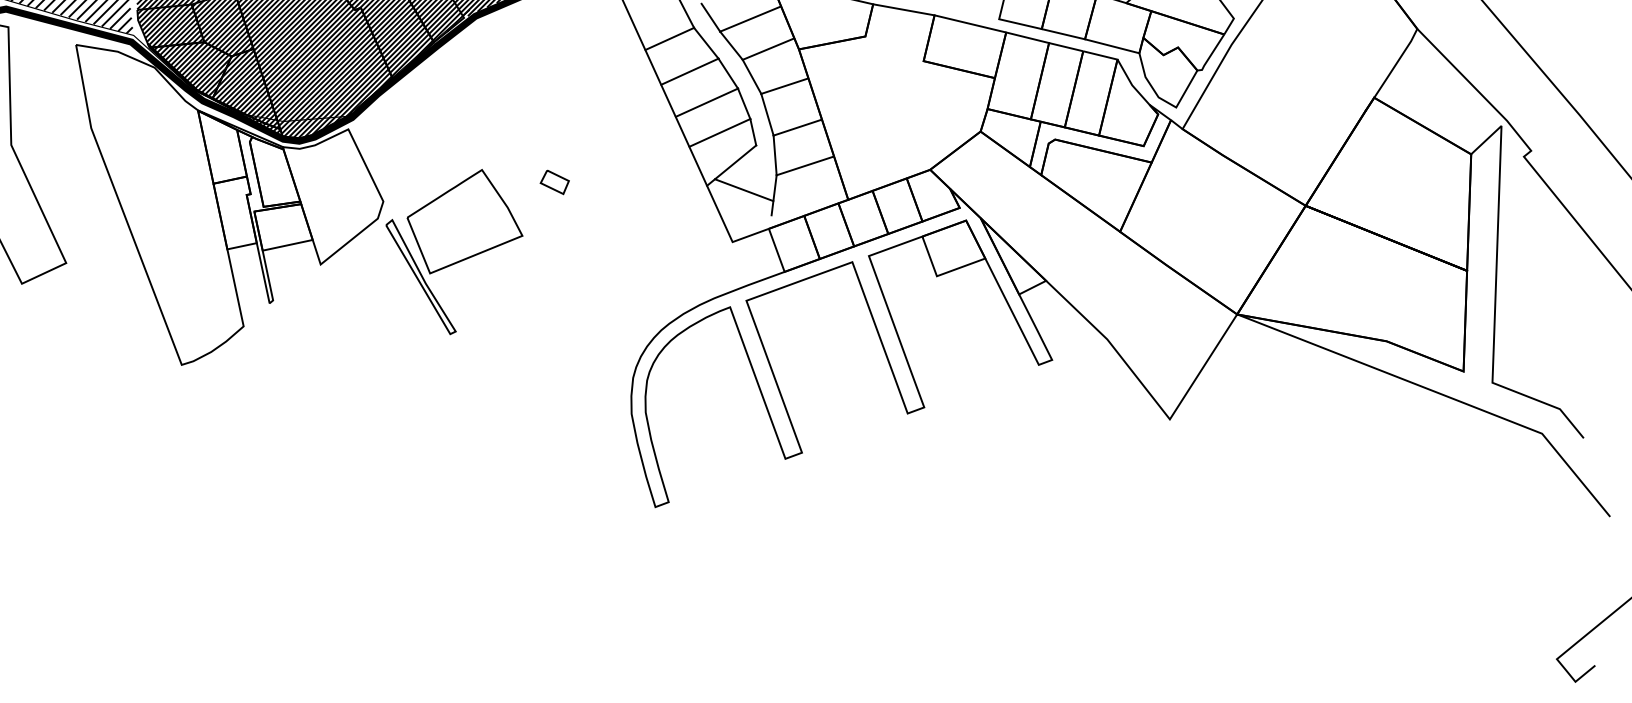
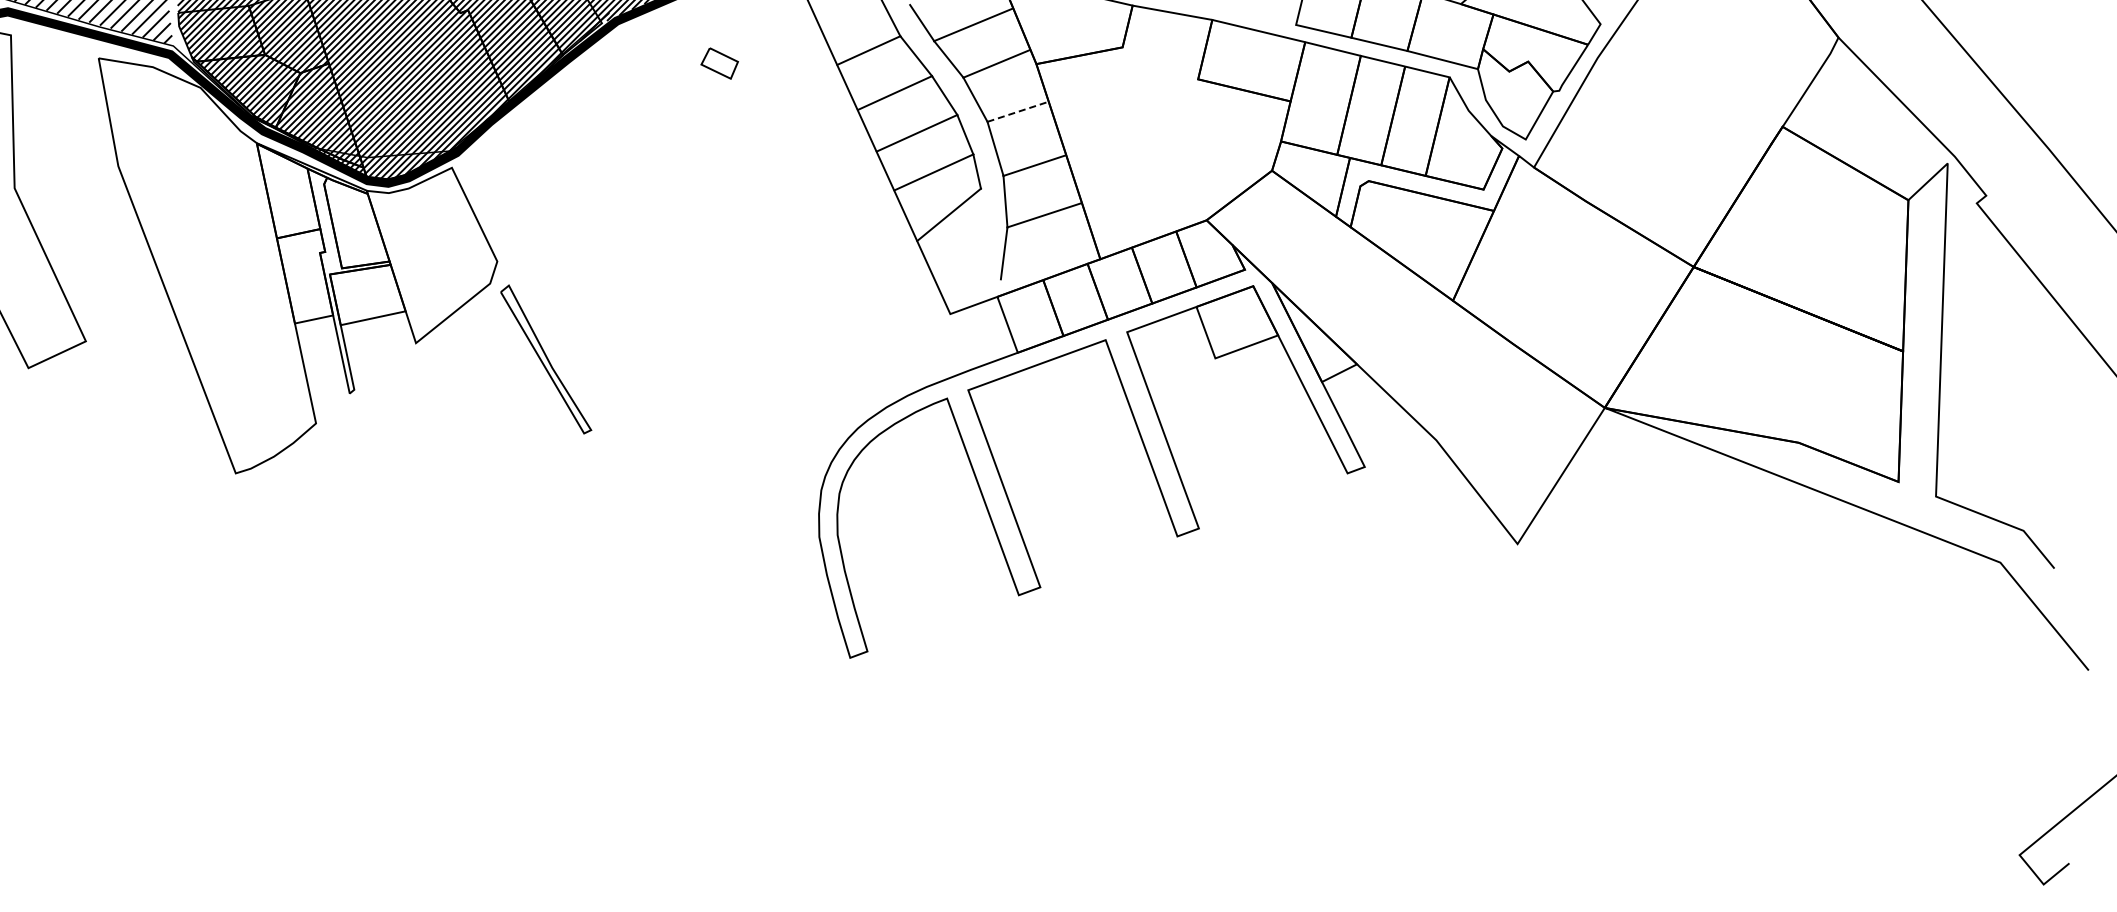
line: (784, 86) -> (1017, 112), solid -> dashed
part: (554, 182) -> (719, 63), moved
line: (744, 189) -> (965, 246), removed
part: (464, 221) -> (602, 287), removed

